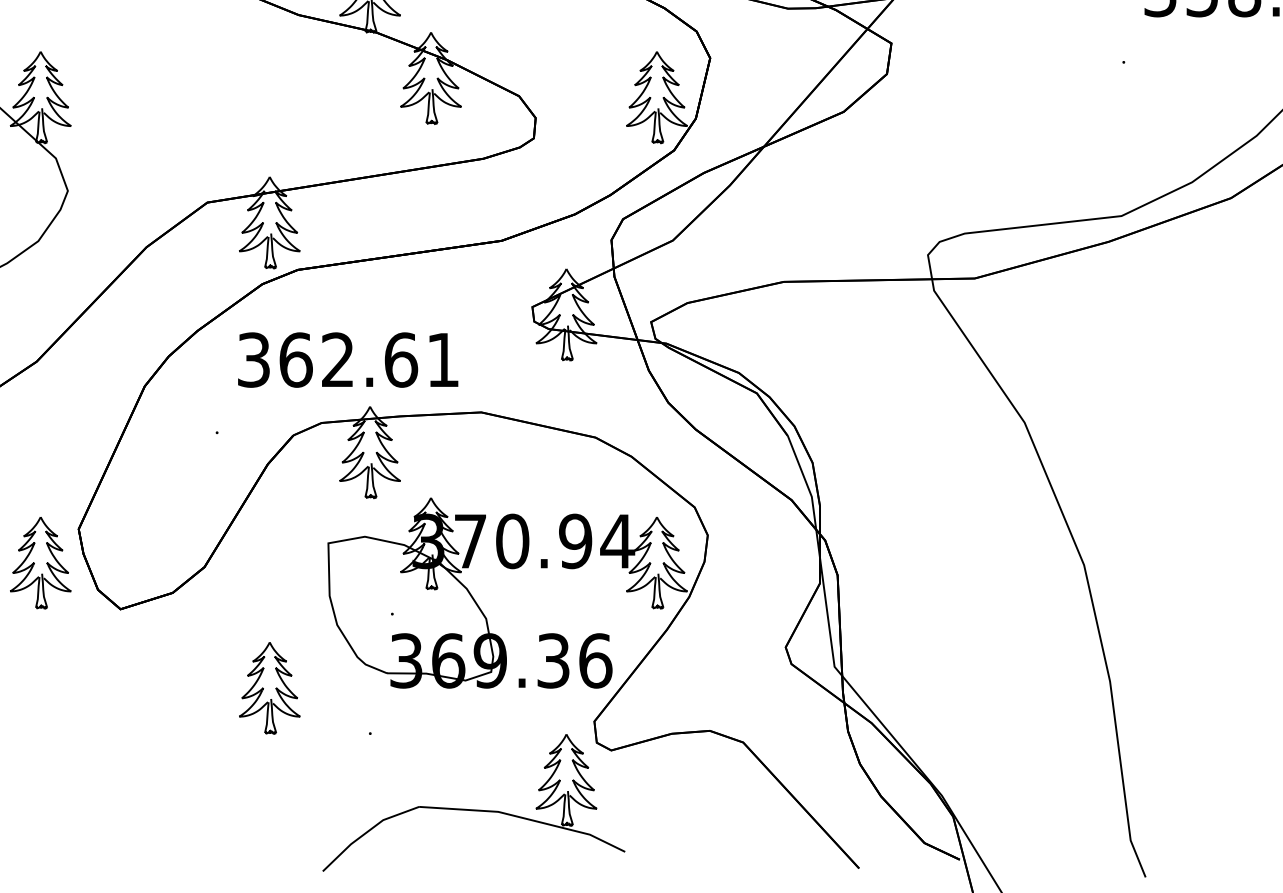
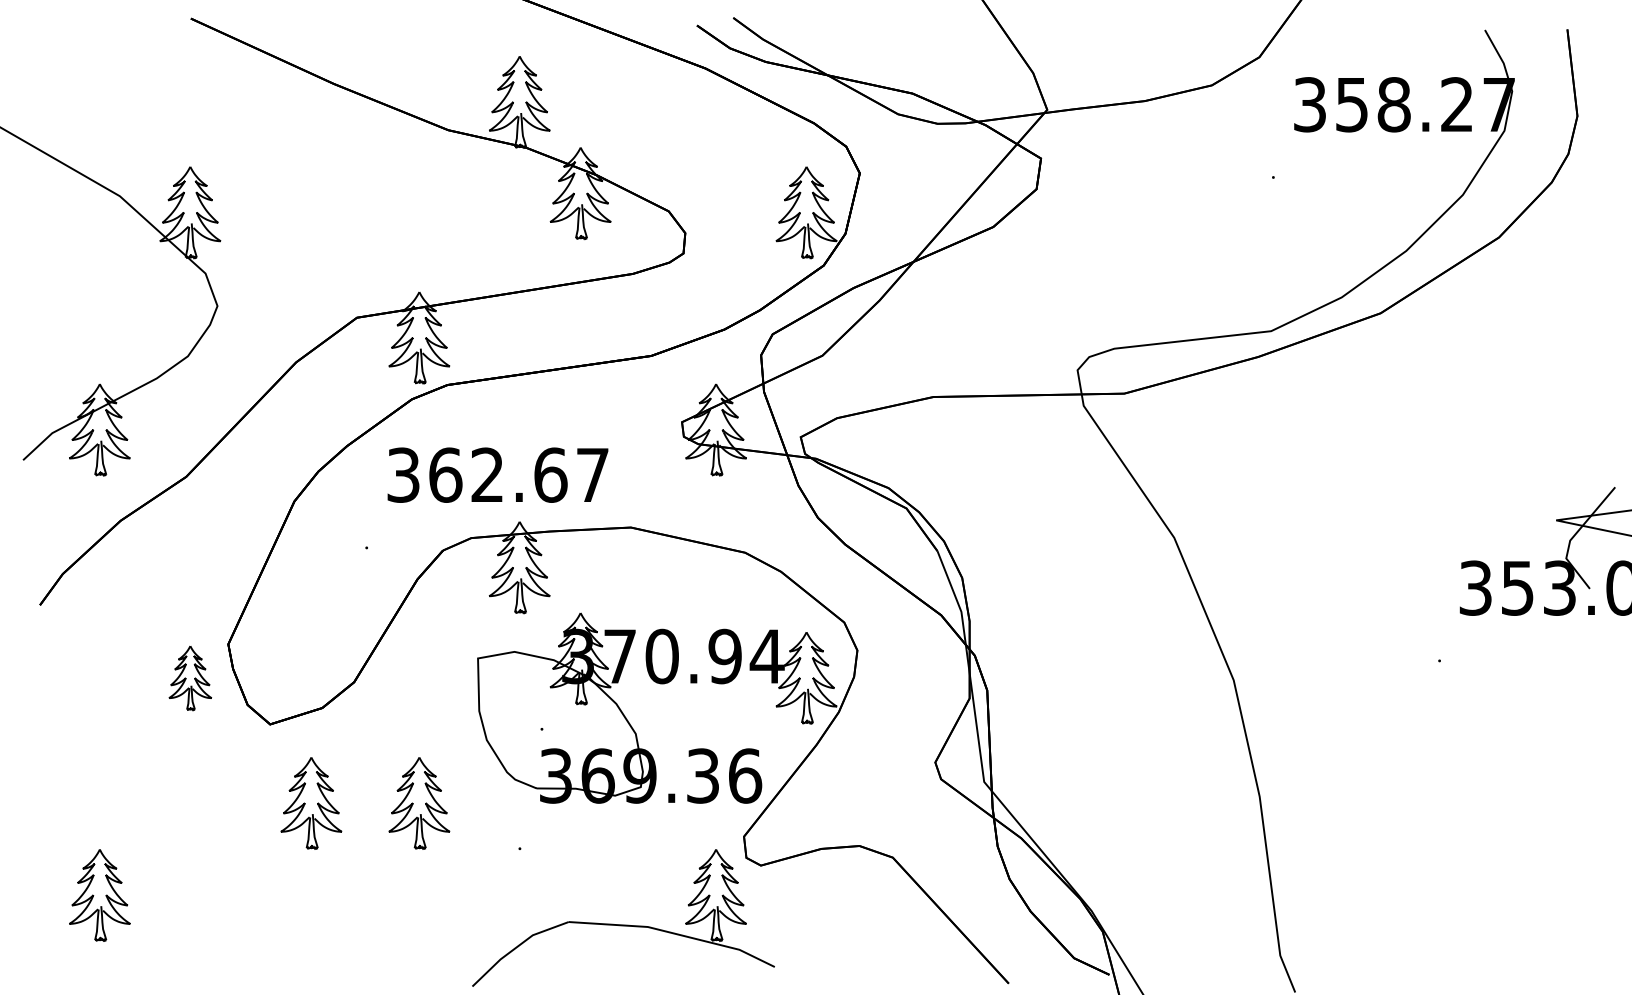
text: (442, 359) -> (592, 474), 362.61 -> 362.67
part: (40, 563) -> (190, 678), size x0.7
part: (161, 688) -> (311, 803), added

